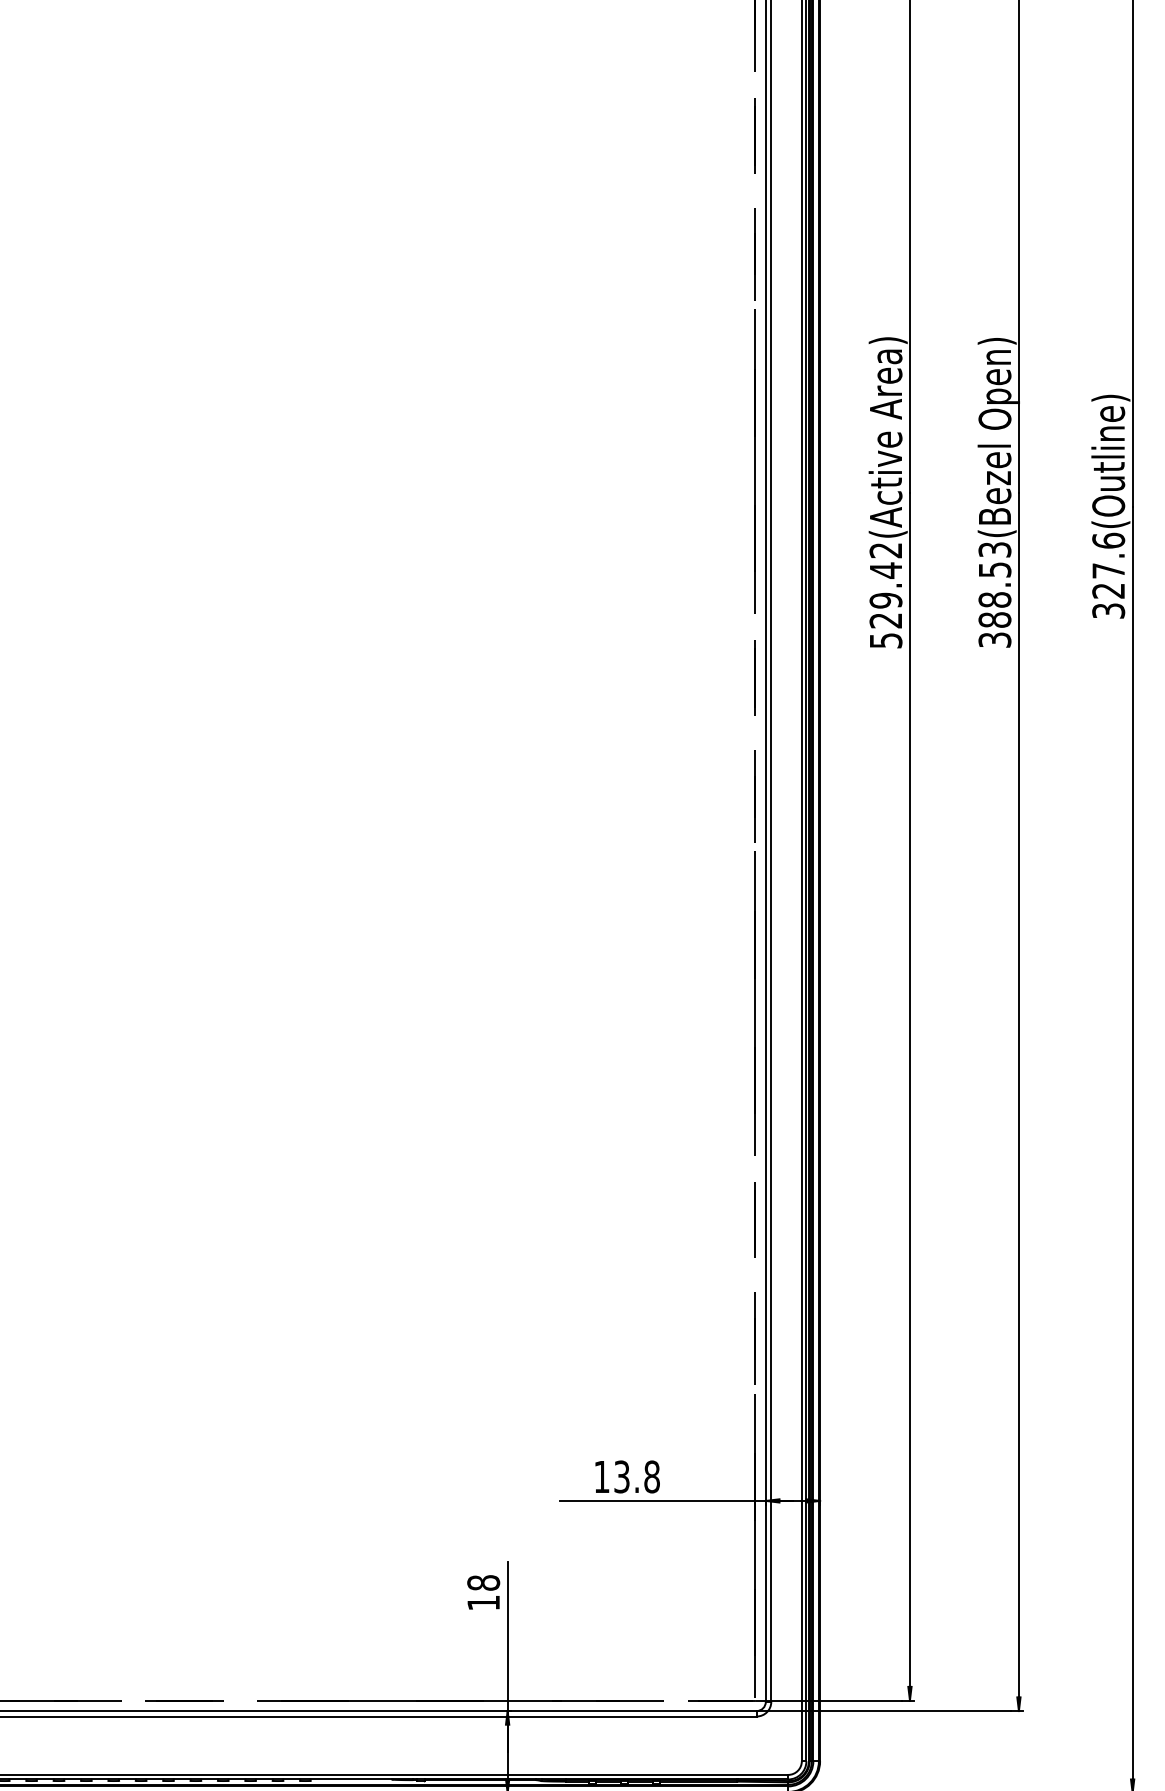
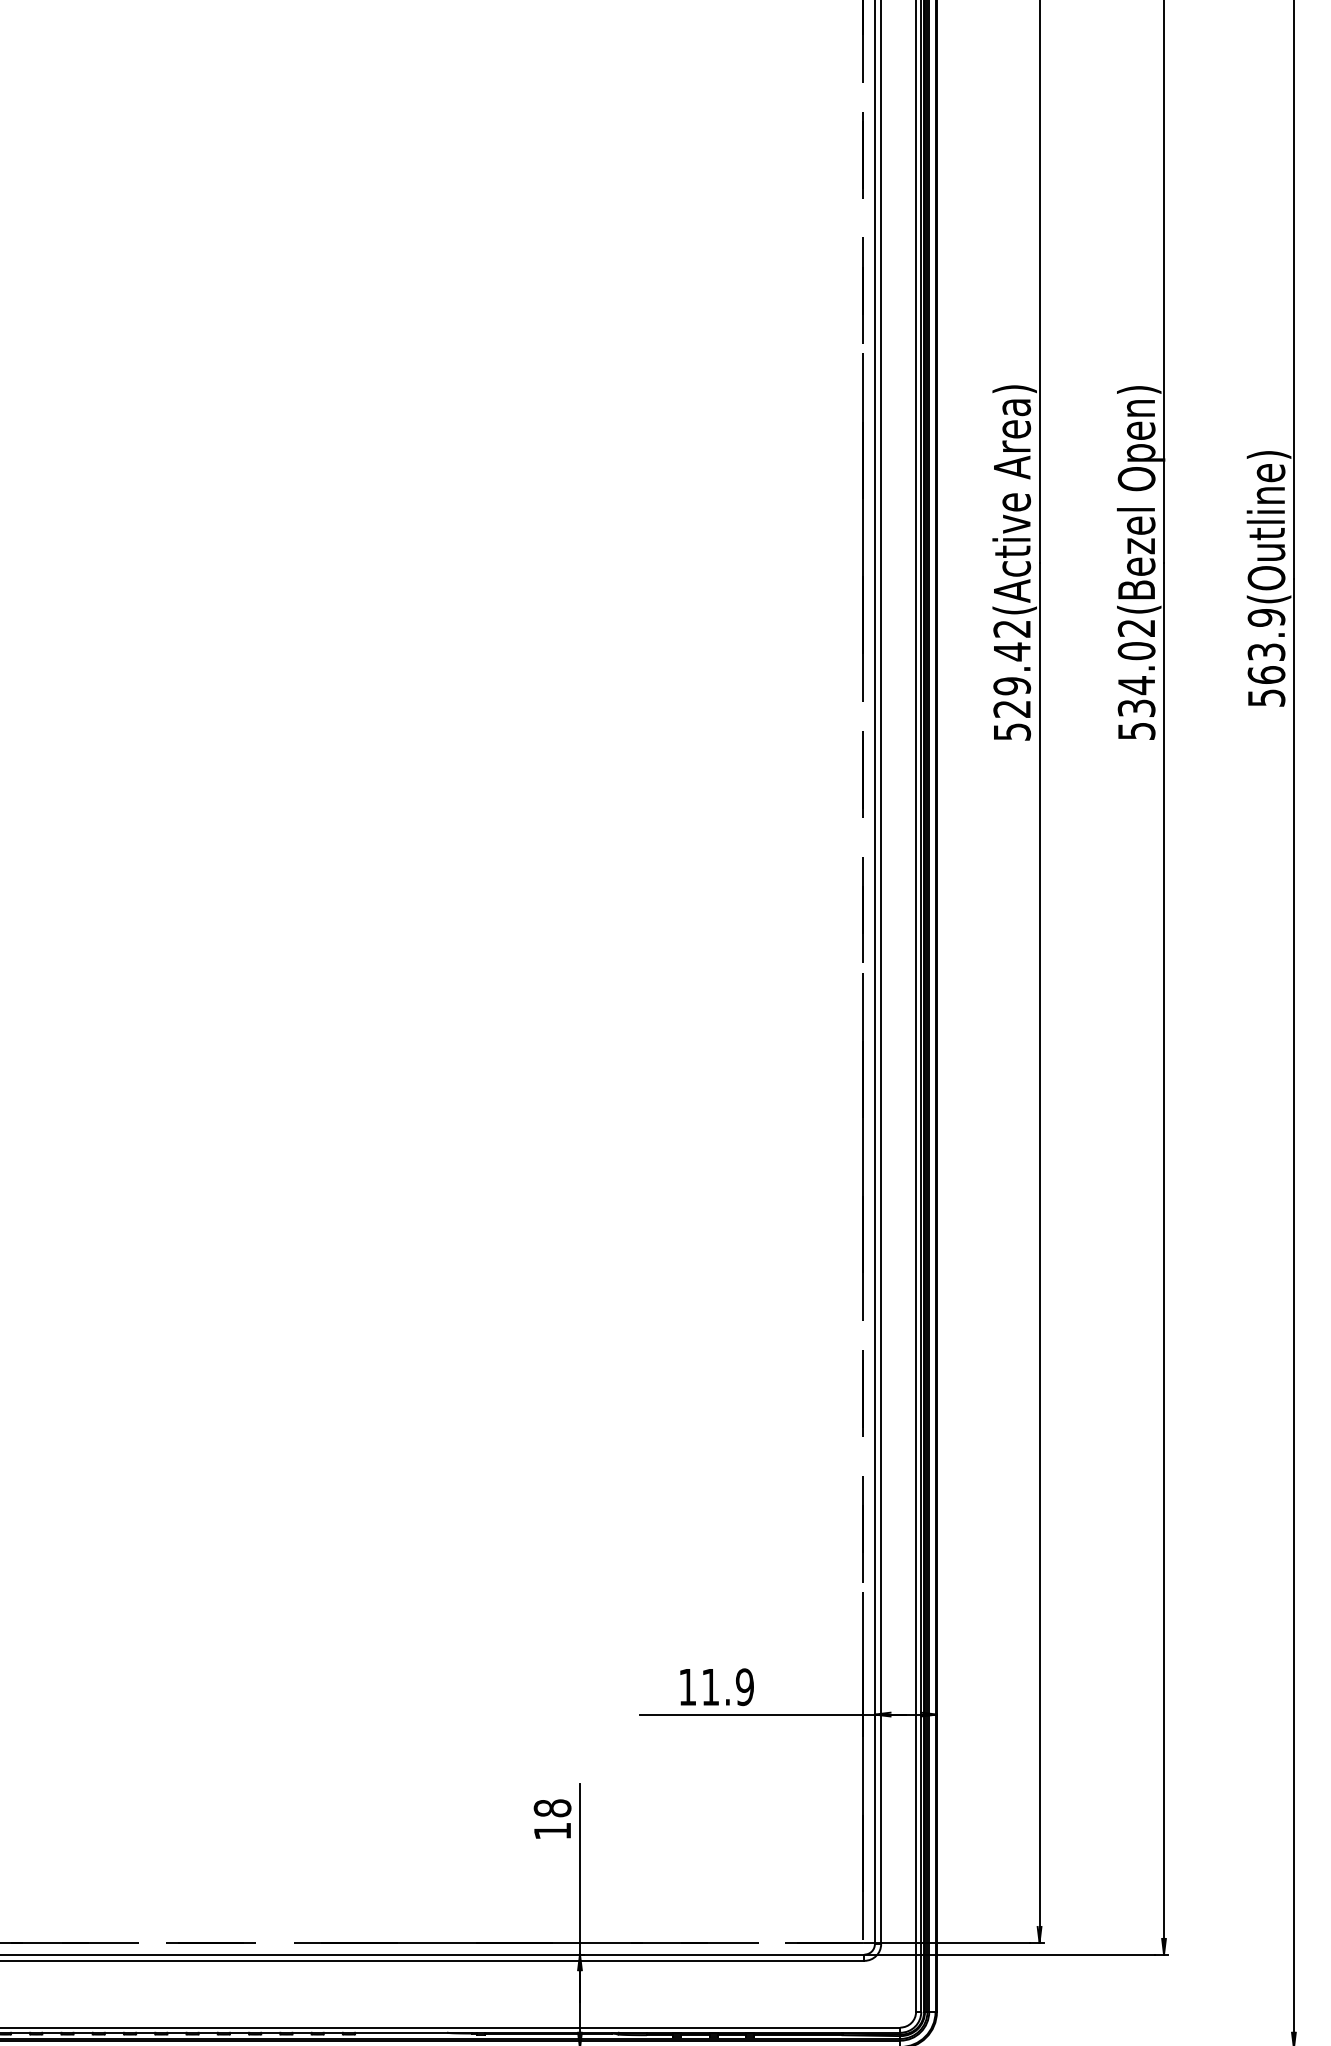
text: (1108, 574) -> (1266, 656), 327.6(Outline) -> 563.9(Outline)
text: (994, 594) -> (1136, 679), 388.53(Bezel -> 534.02(Bezel
text: (636, 1476) -> (727, 1686), 13.8 -> 11.9

